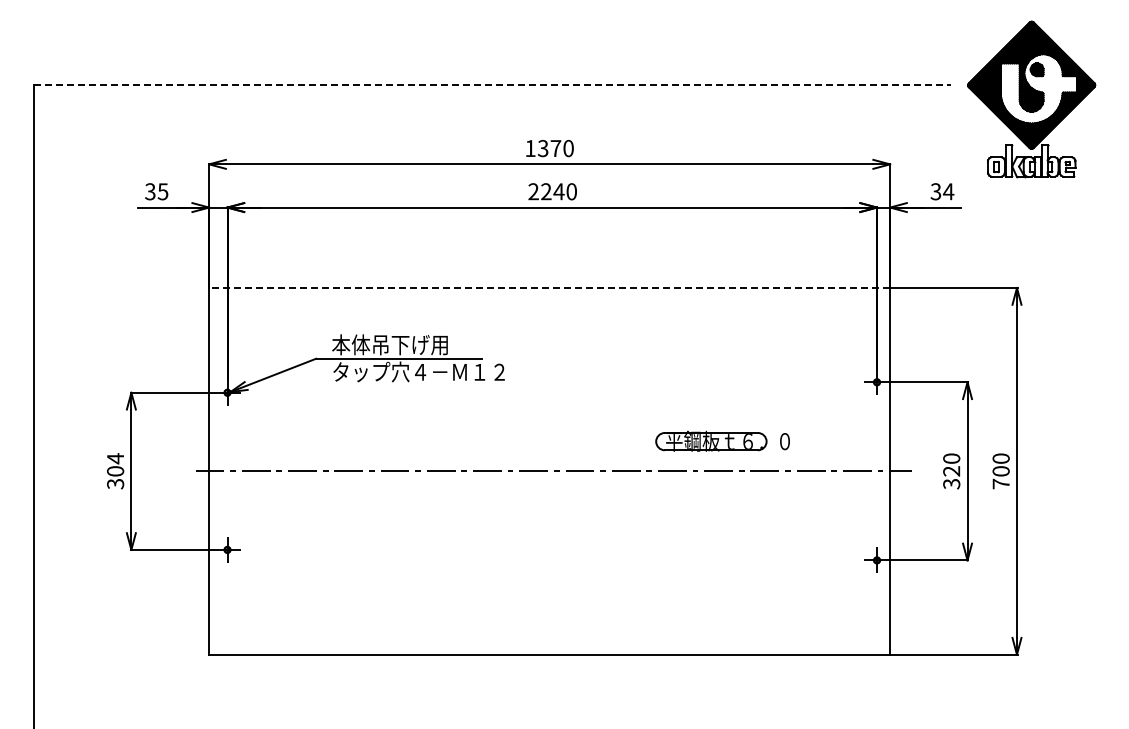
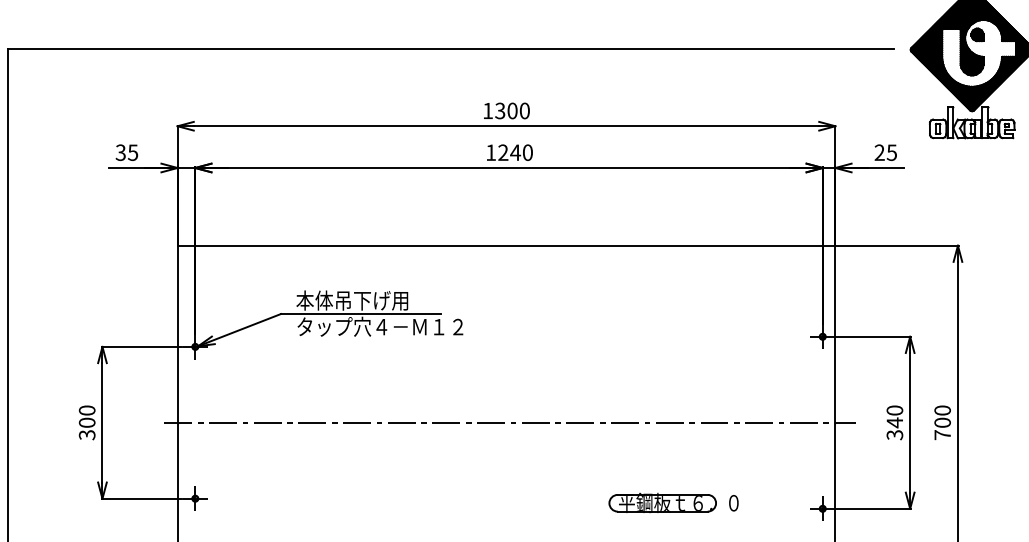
line: (492, 84) -> (451, 49), dashed -> solid
text: (555, 148) -> (512, 110), 1370 -> 1300
text: (533, 191) -> (490, 152), 2240 -> 1240
text: (942, 191) -> (886, 152), 34 -> 25
line: (549, 288) -> (506, 246), dashed -> solid
part: (722, 440) -> (673, 502), moved
text: (115, 458) -> (87, 410), 304 -> 300
text: (951, 471) -> (894, 422), 320 -> 340

